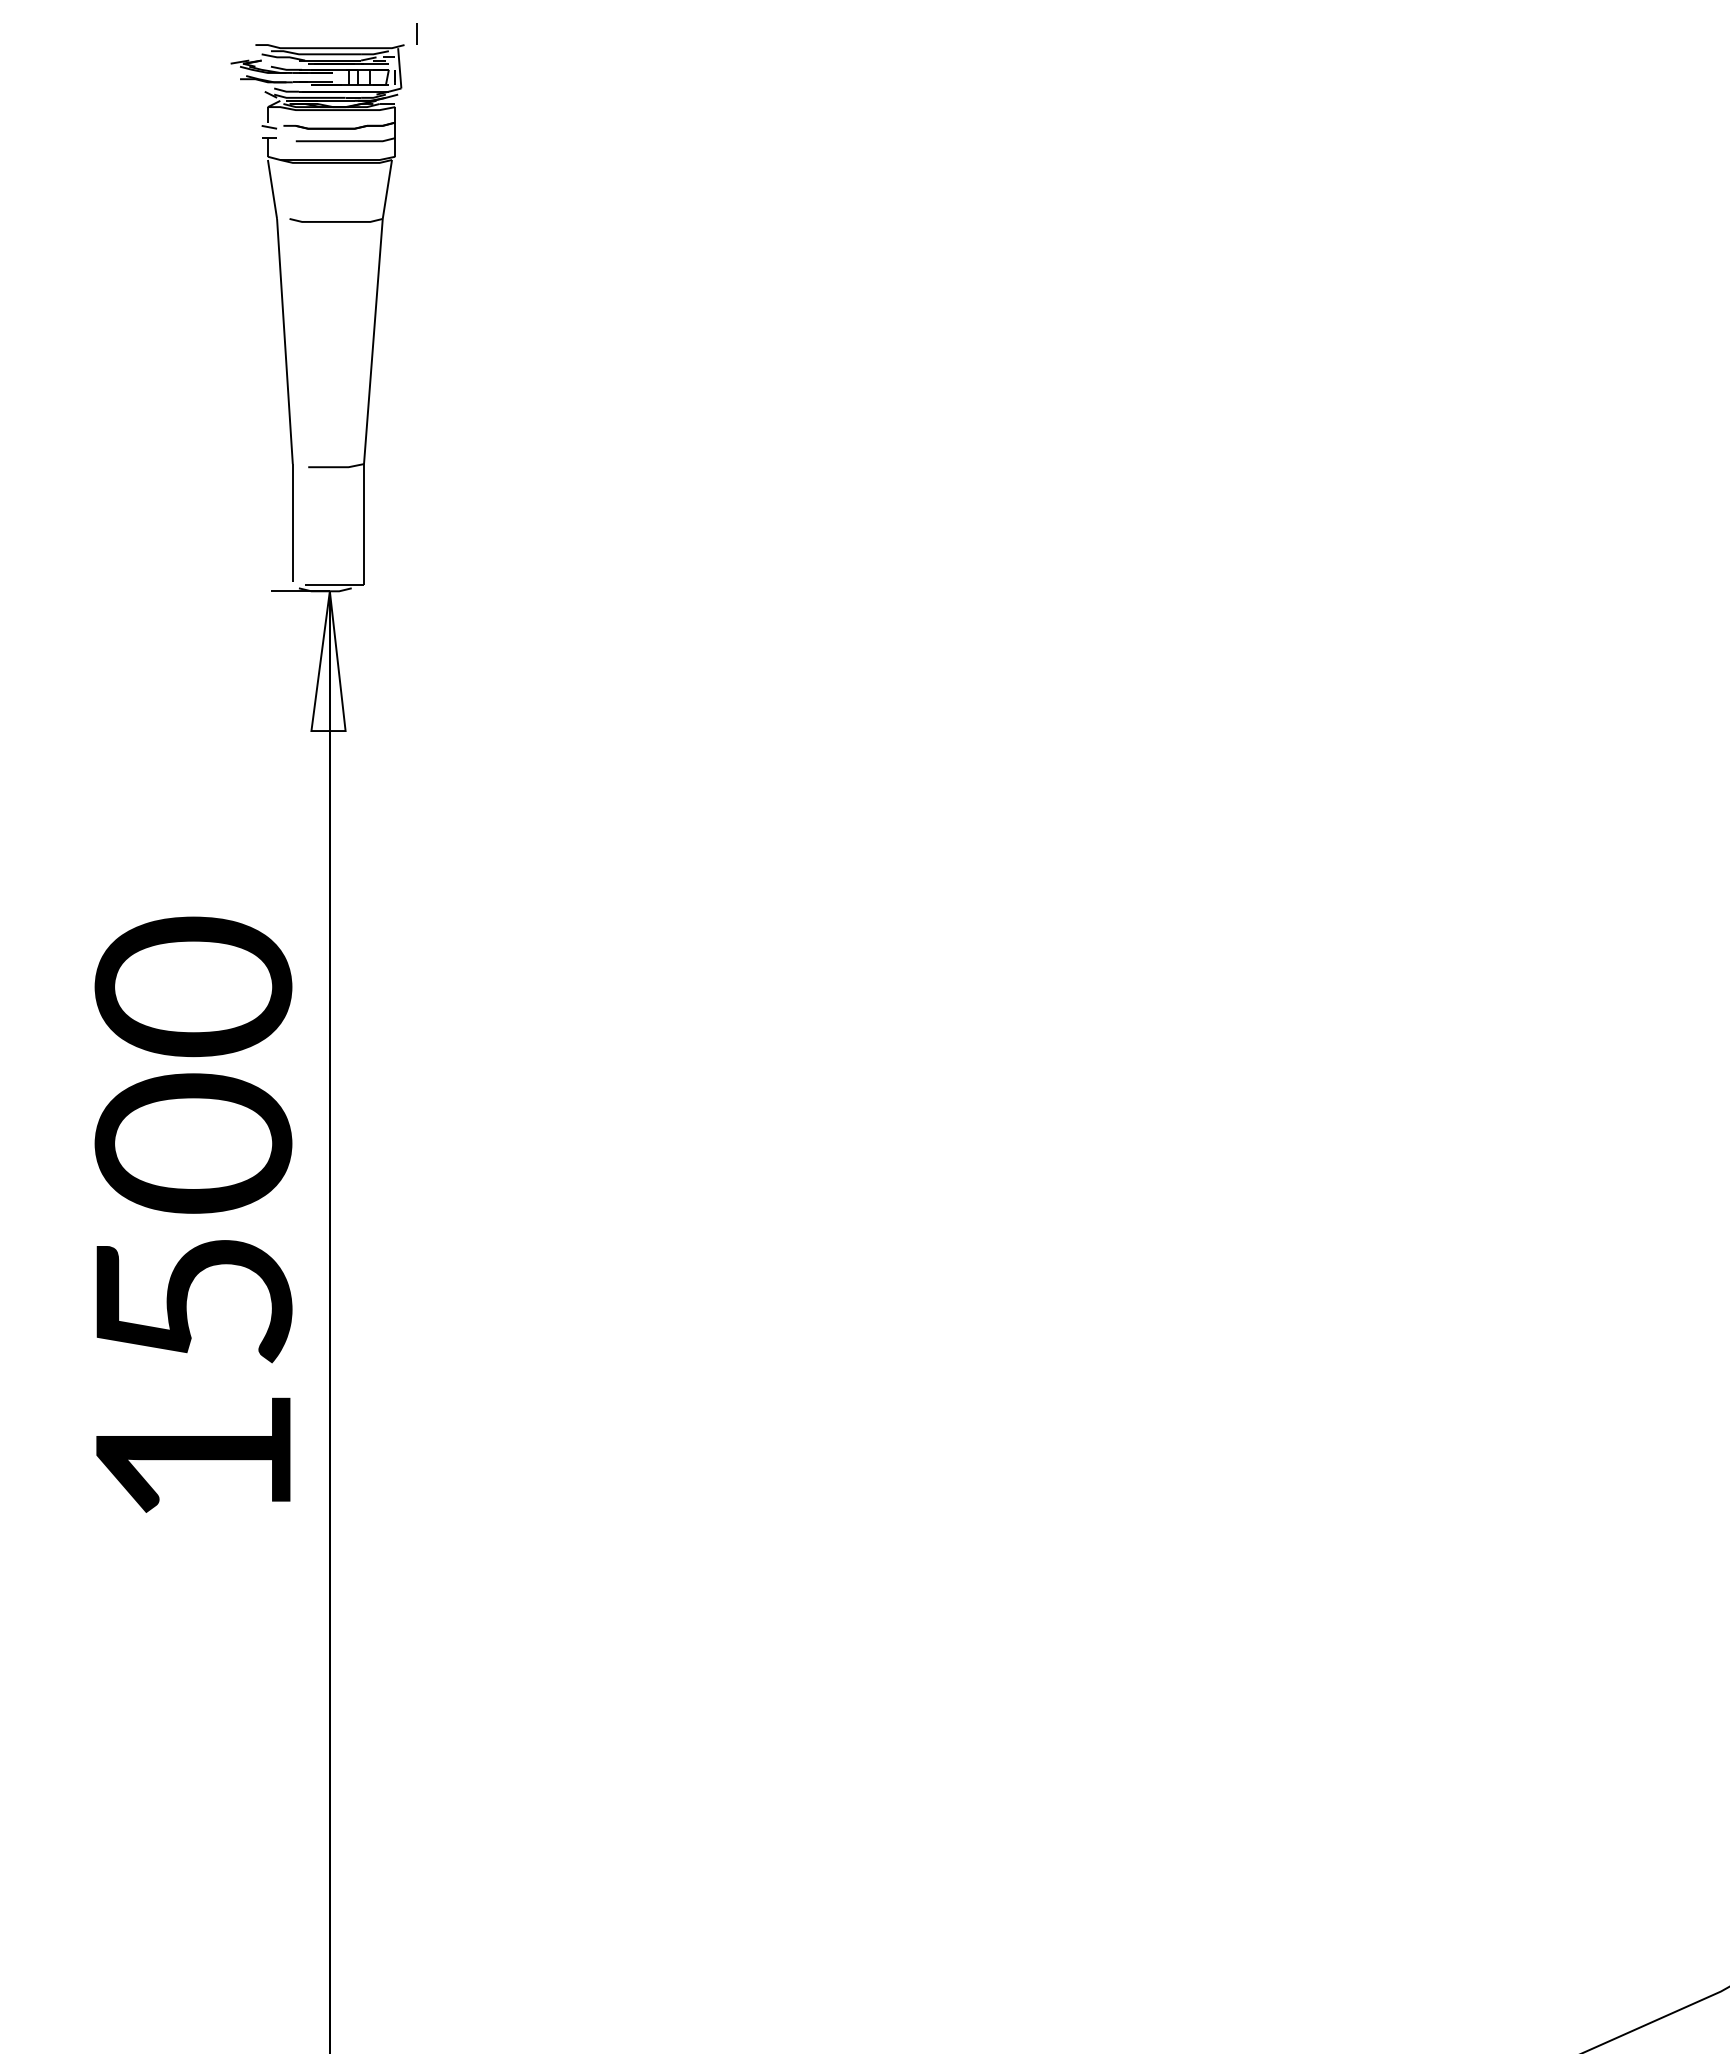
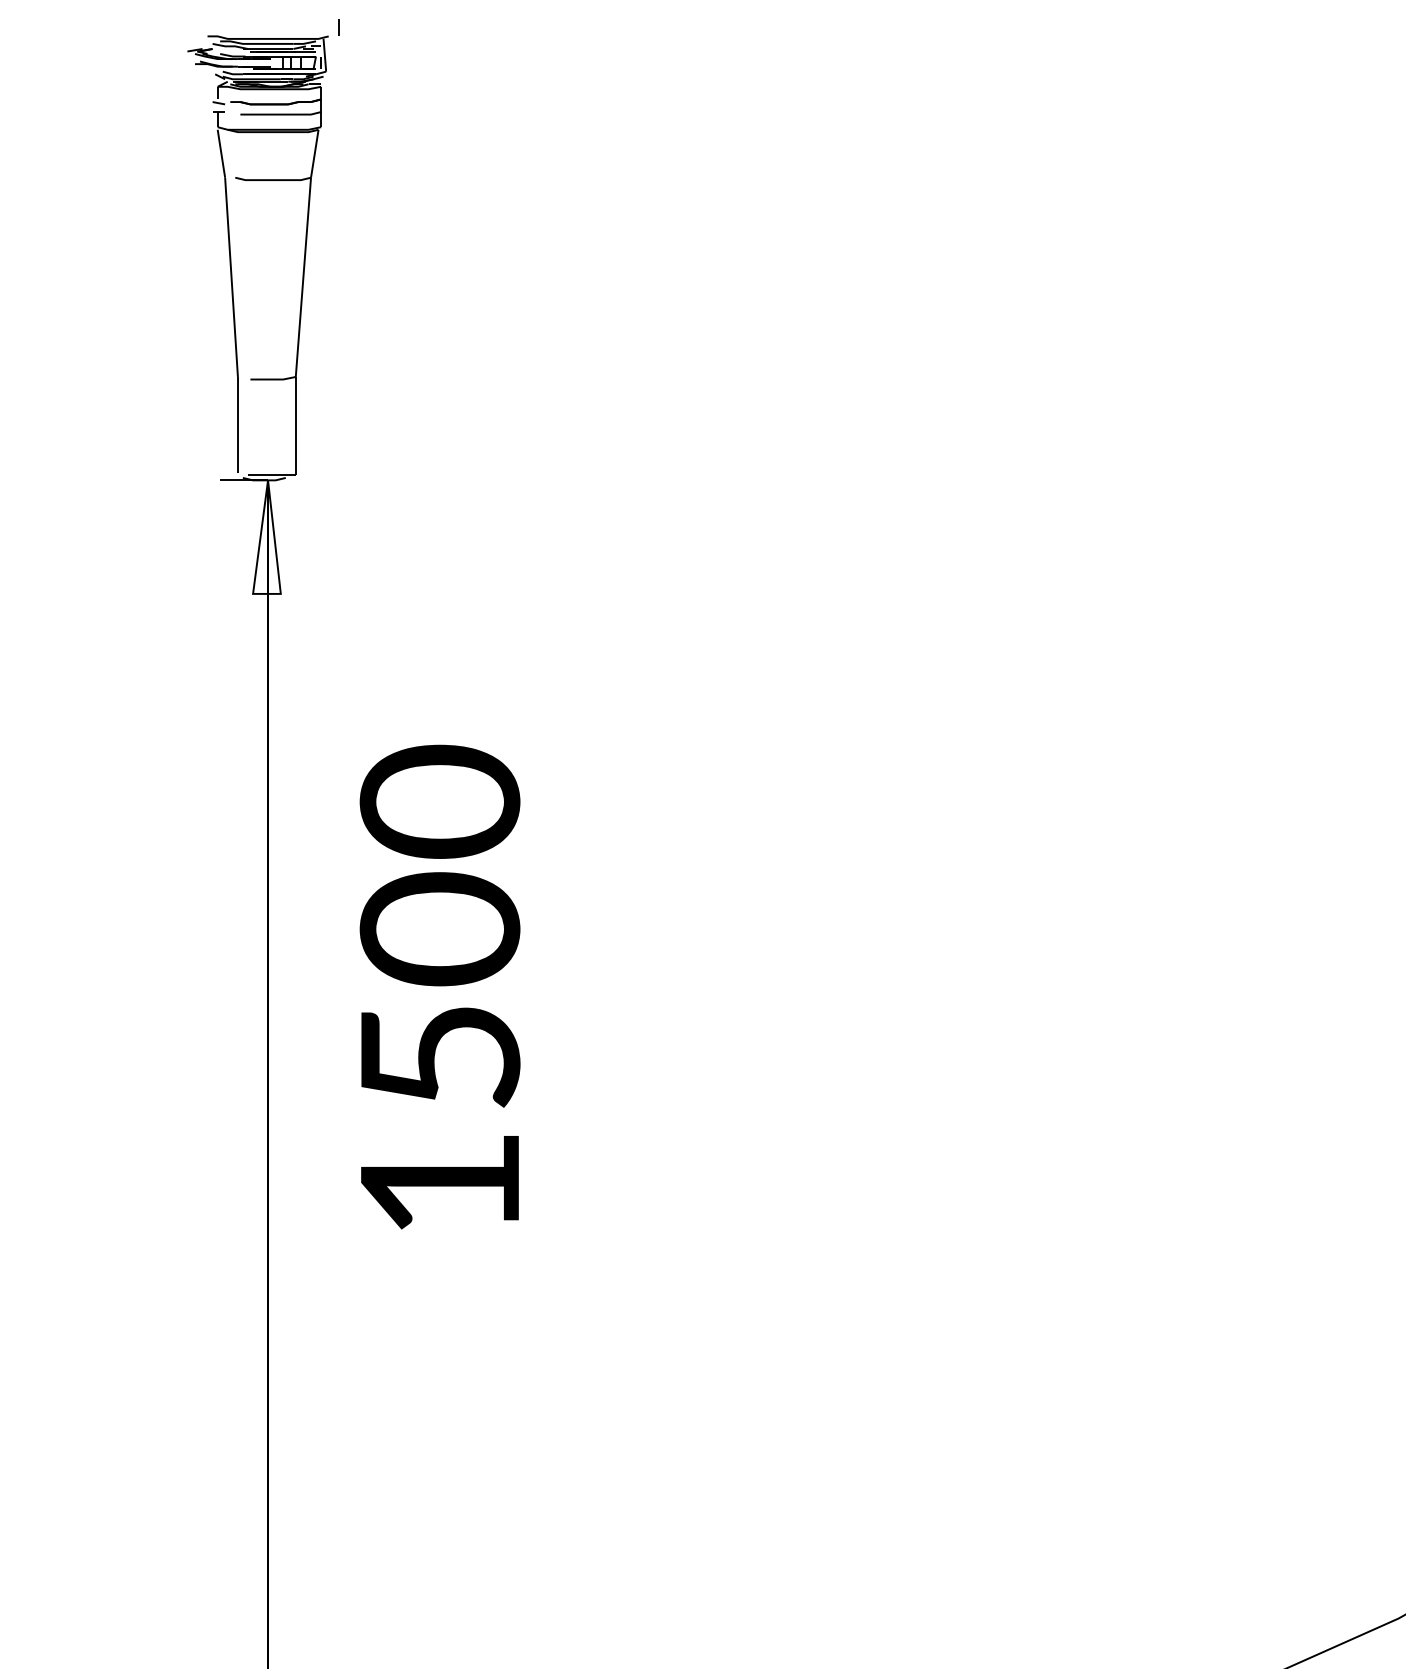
text: (193, 1214) -> (440, 986), moved

